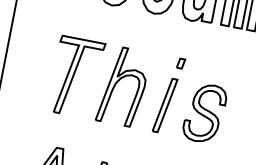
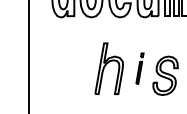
part: (76, 77) -> (77, 68), removed
part: (168, 94) -> (139, 68), size x0.6

